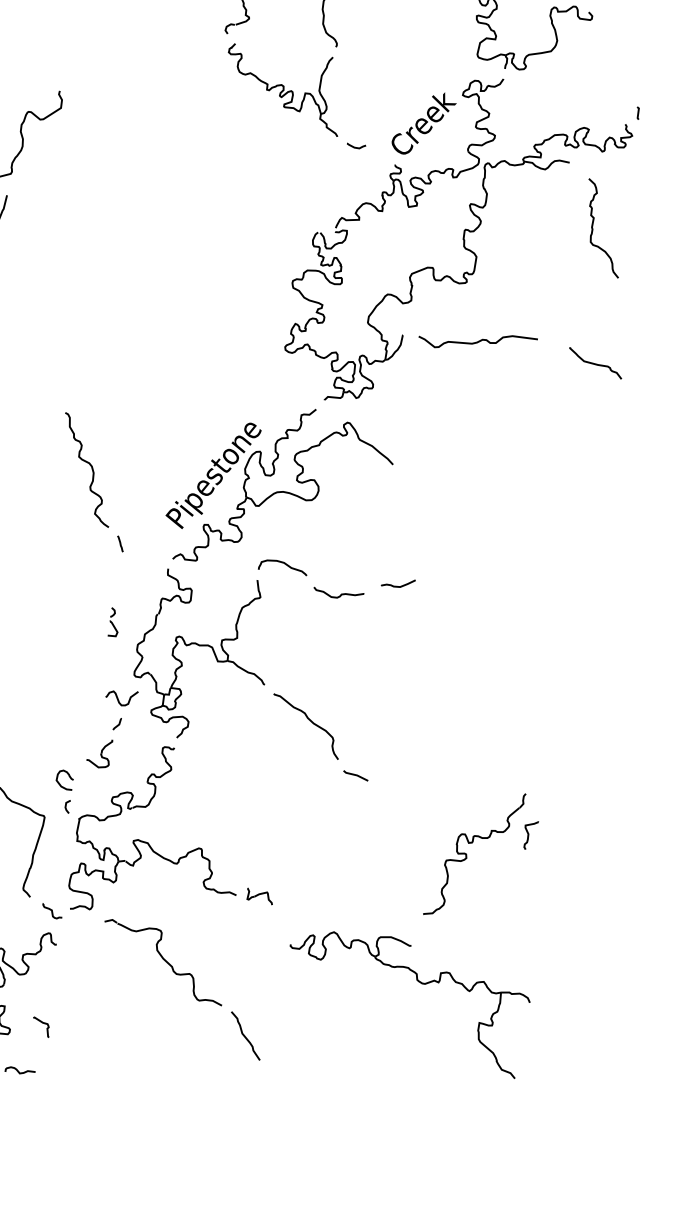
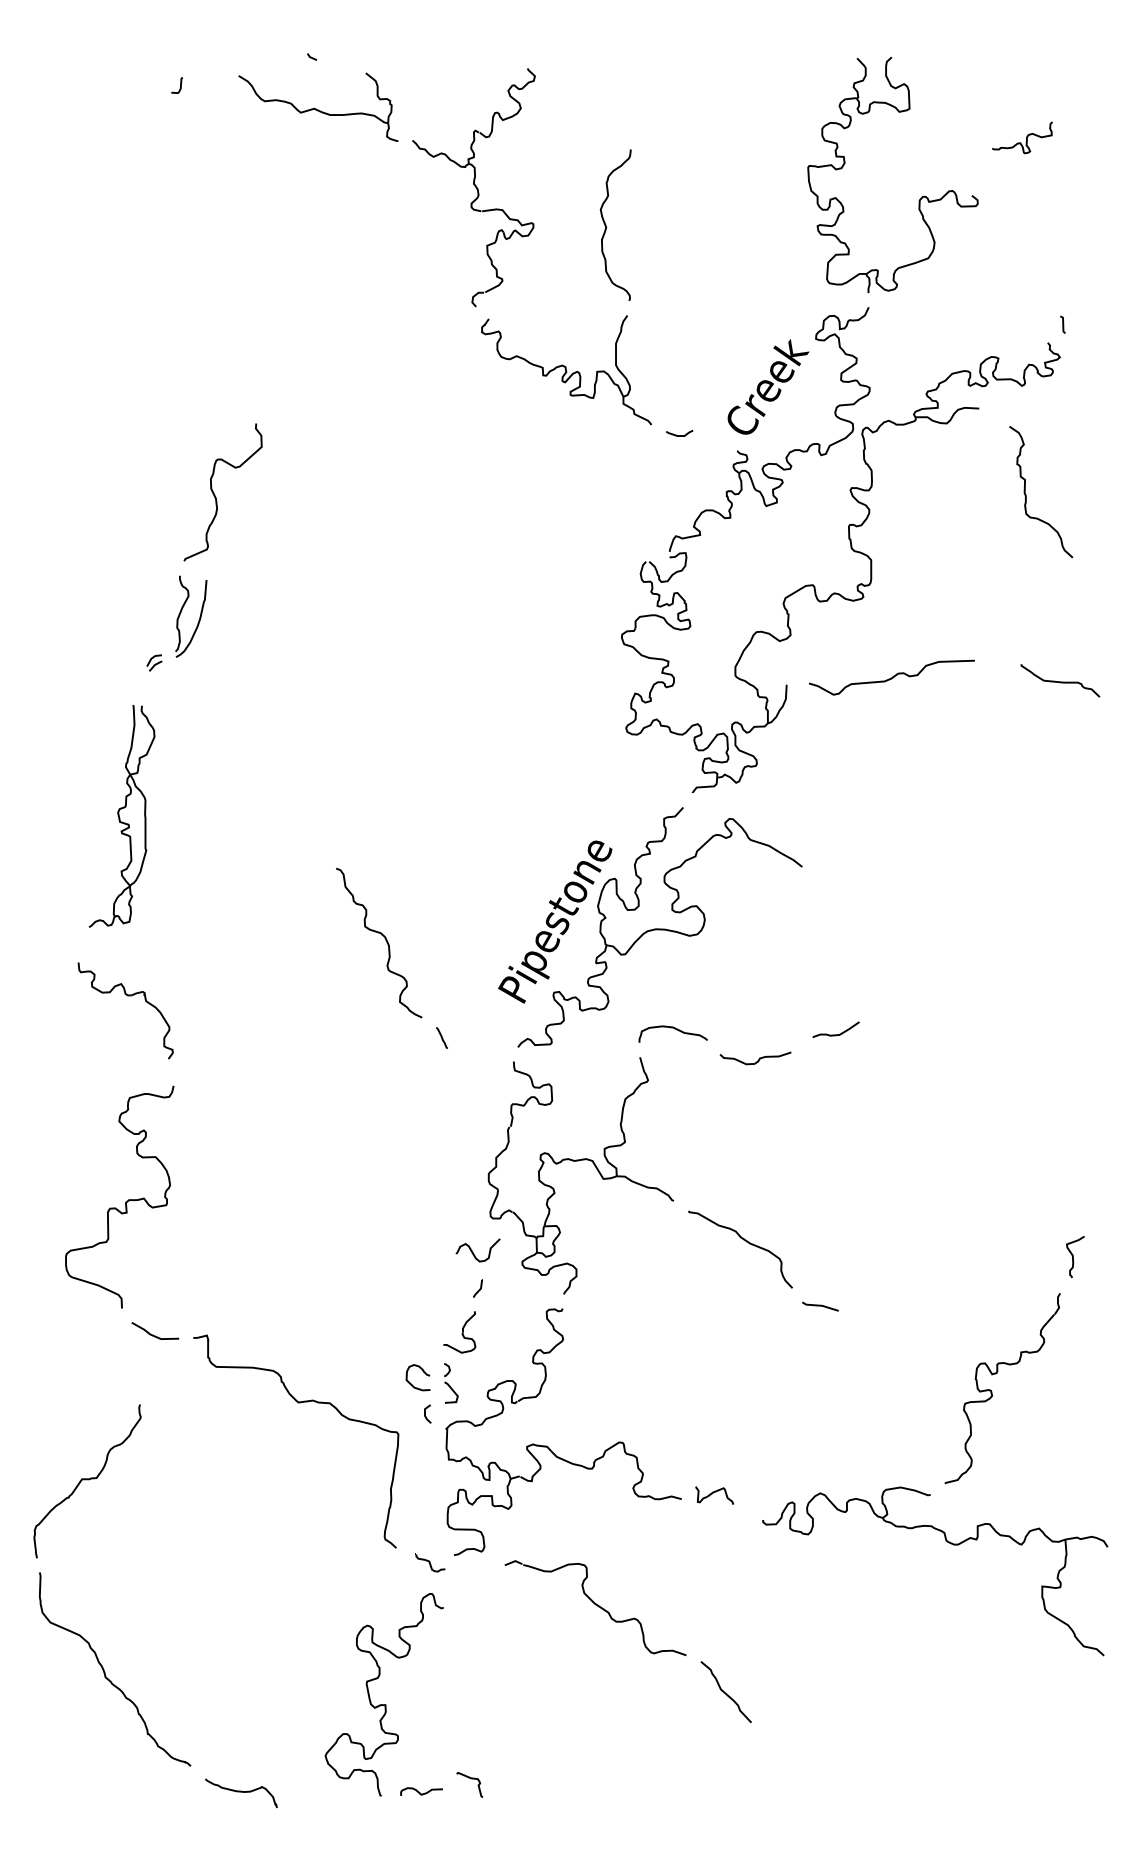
part: (114, 622) -> (451, 1383), moved
curve: (528, 835) -> (1073, 1257), moved
part: (418, 982) -> (948, 1543), moved
curve: (43, 1023) -> (471, 1779), moved

